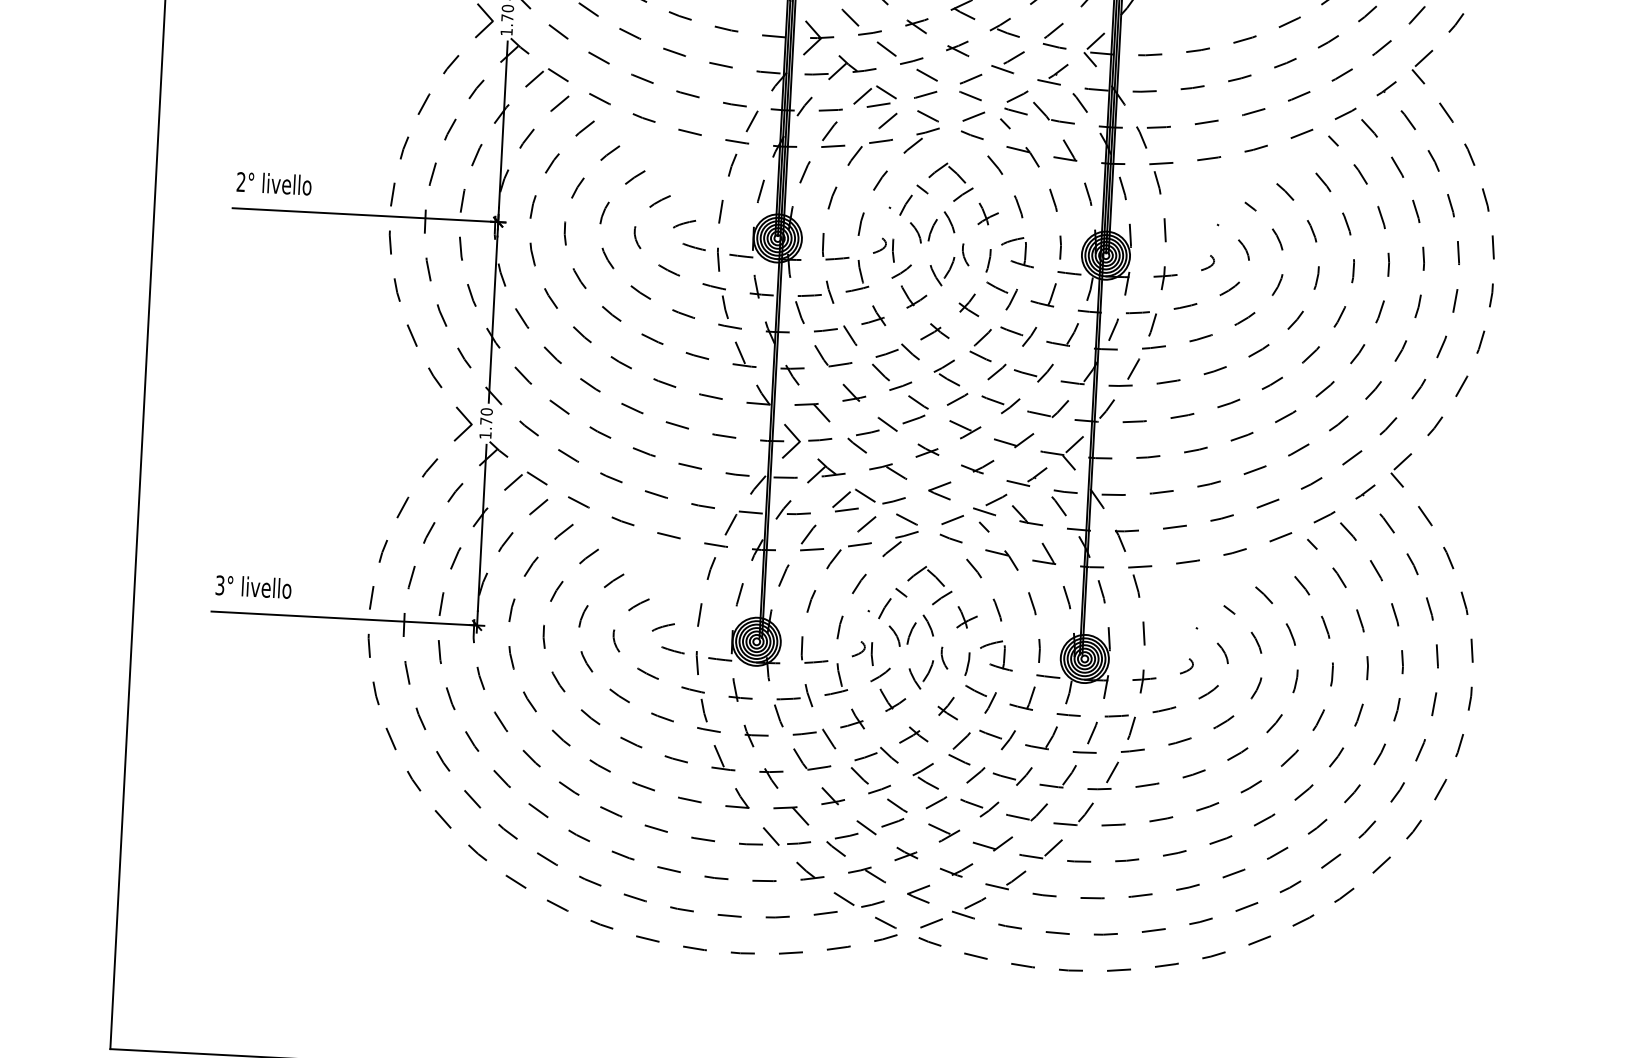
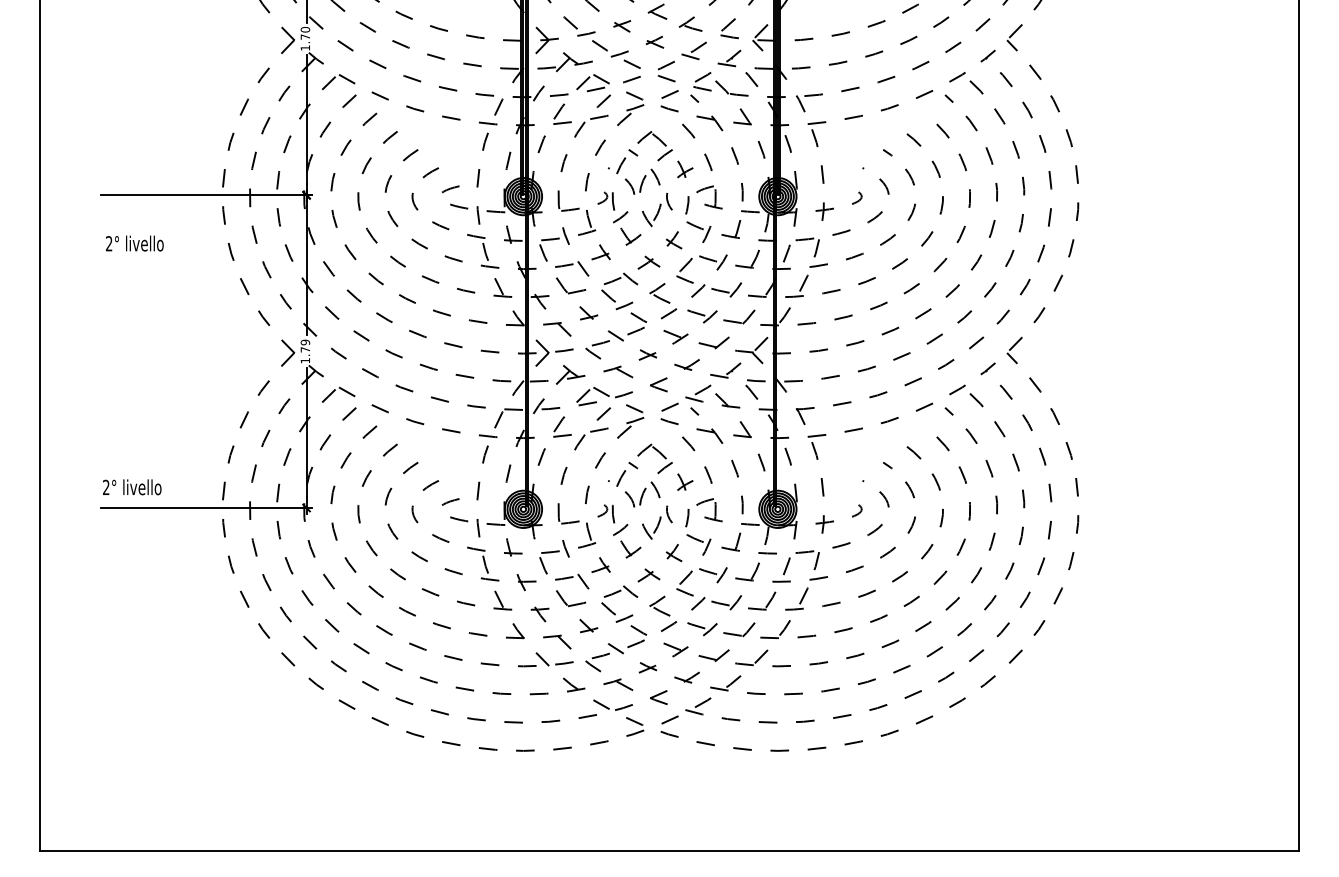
text: (273, 183) -> (134, 243), moved
text: (486, 411) -> (305, 342), 1.70 -> 1.79
text: (220, 585) -> (106, 487), 3° -> 2°

